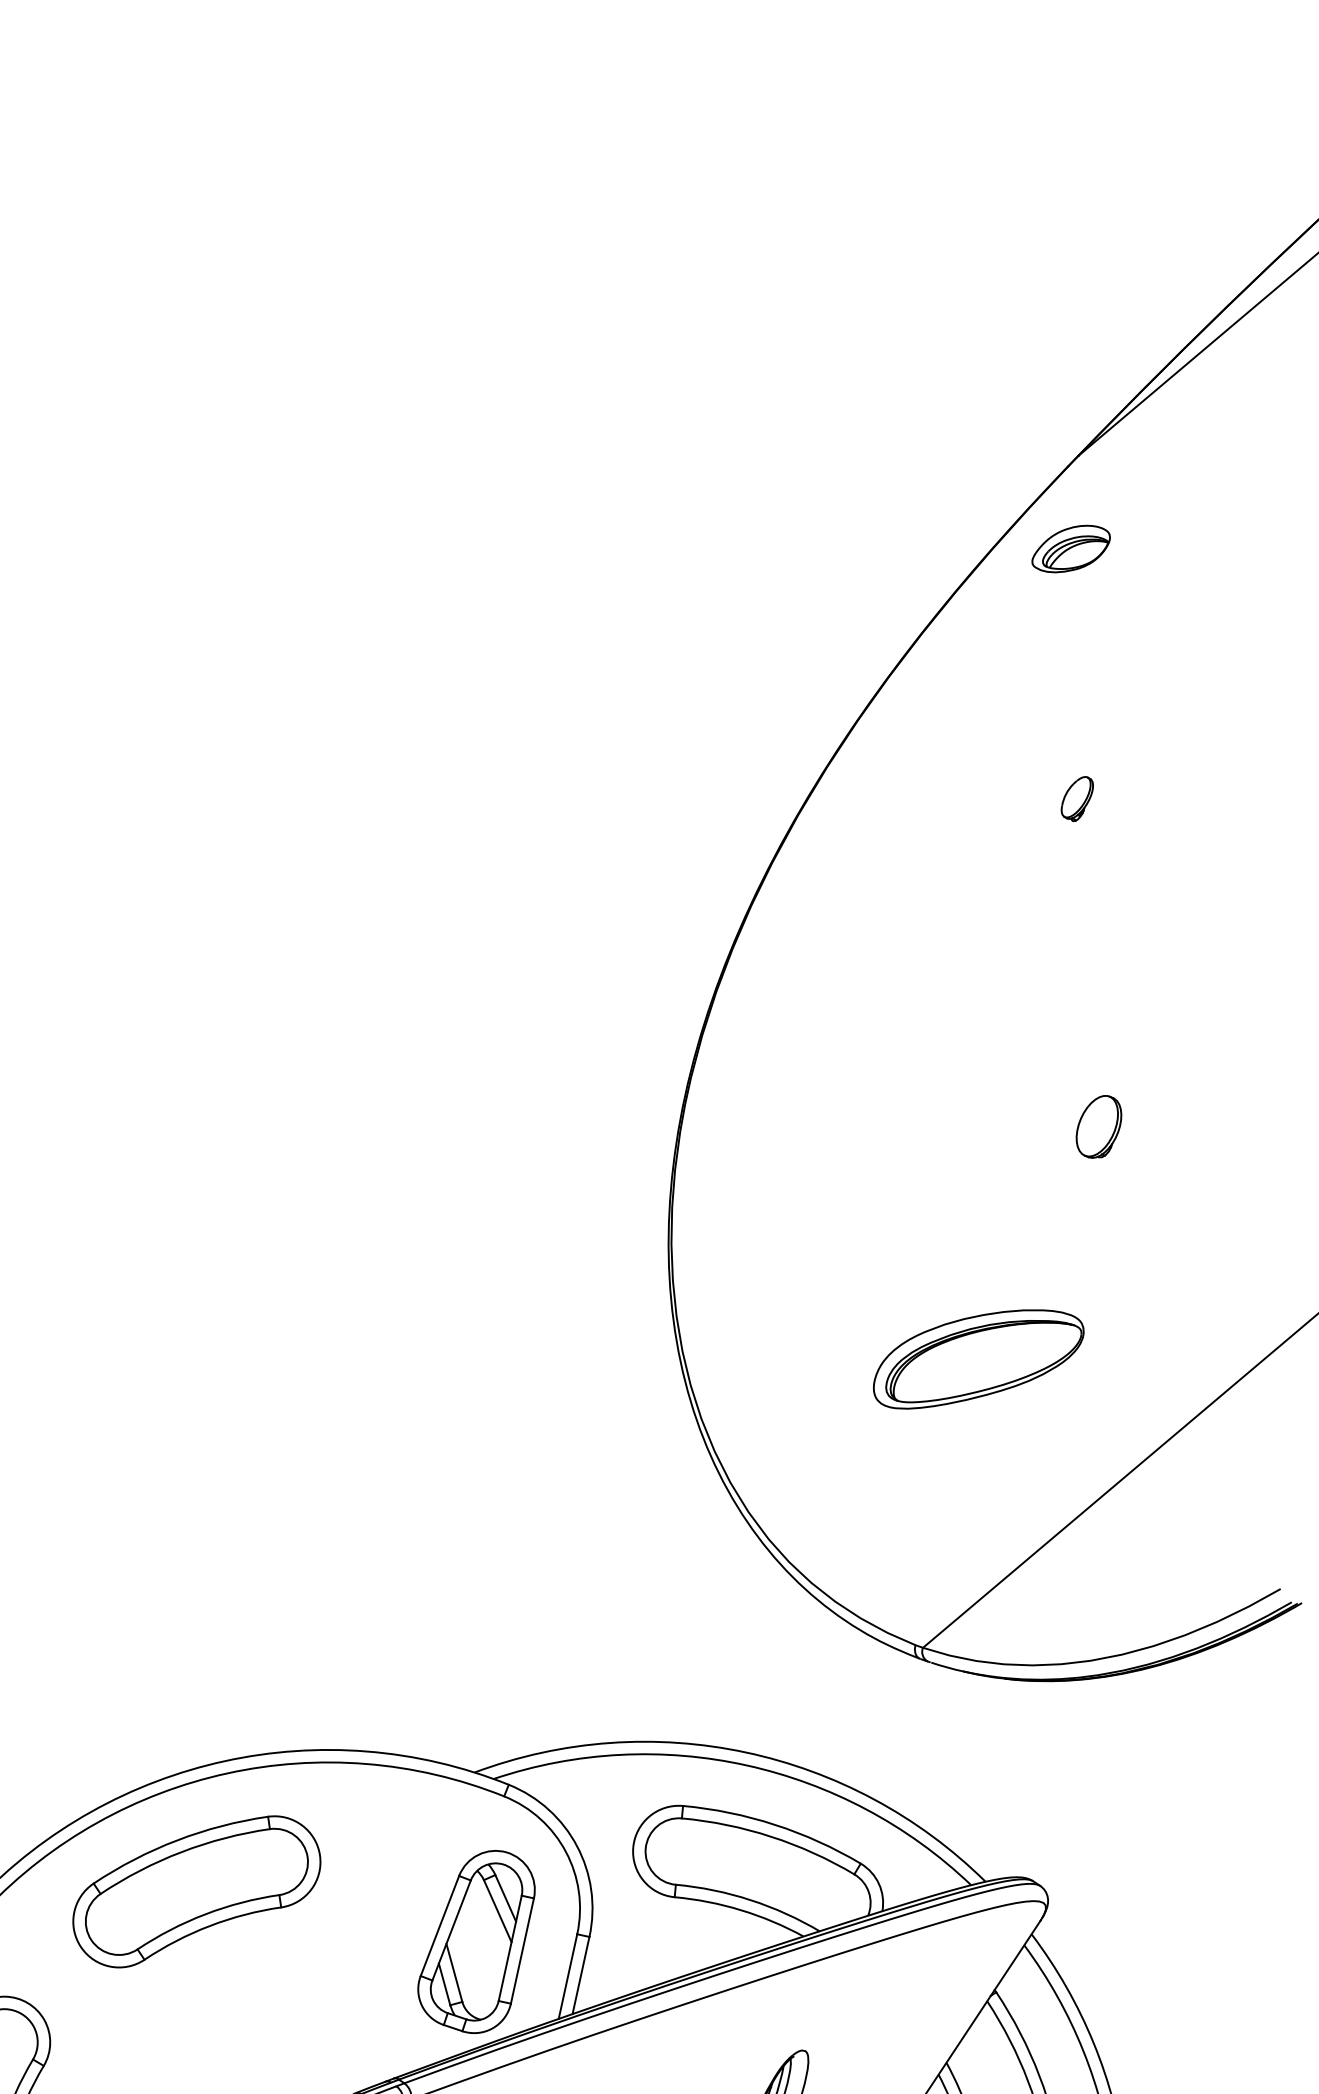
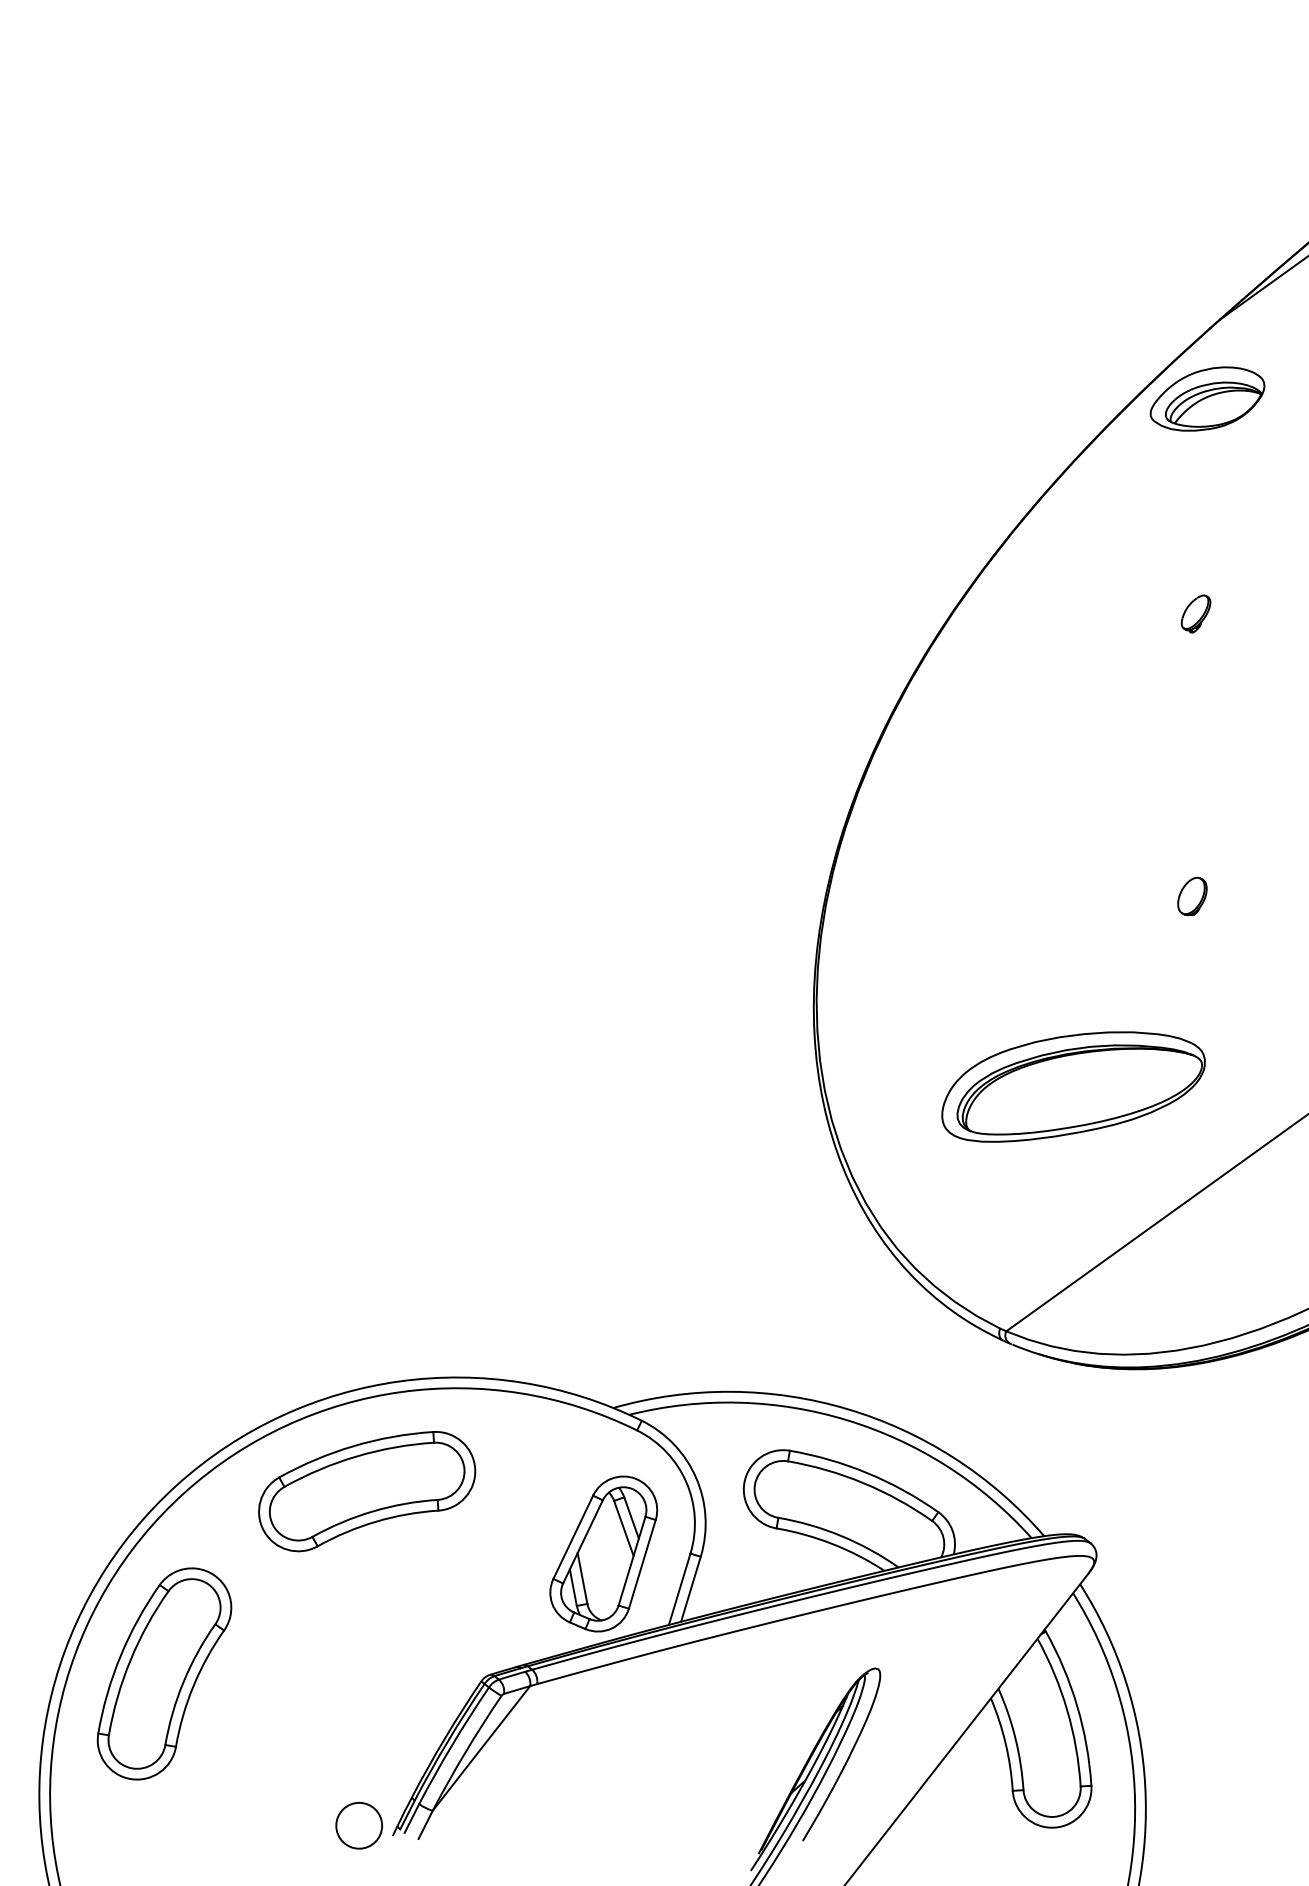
part: (1071, 548) -> (1207, 398), size x1.67
part: (1099, 1126) -> (1192, 896), size x0.71
part: (978, 1357) -> (1073, 1086), size x1.43

